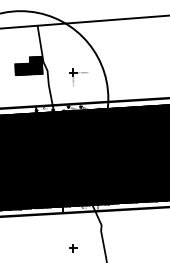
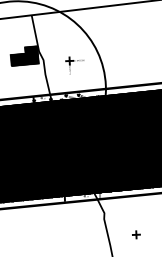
part: (73, 248) -> (136, 235), moved

